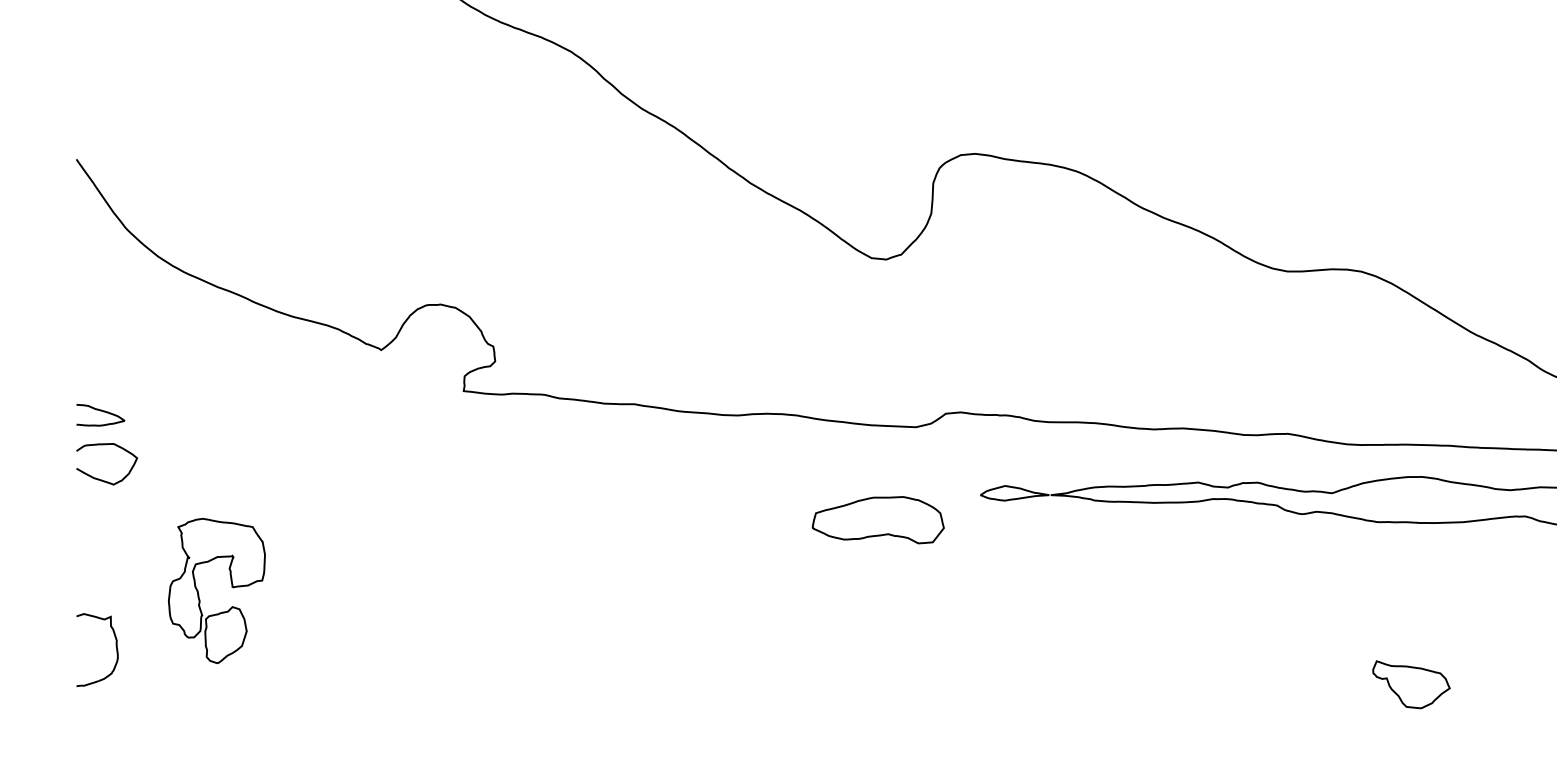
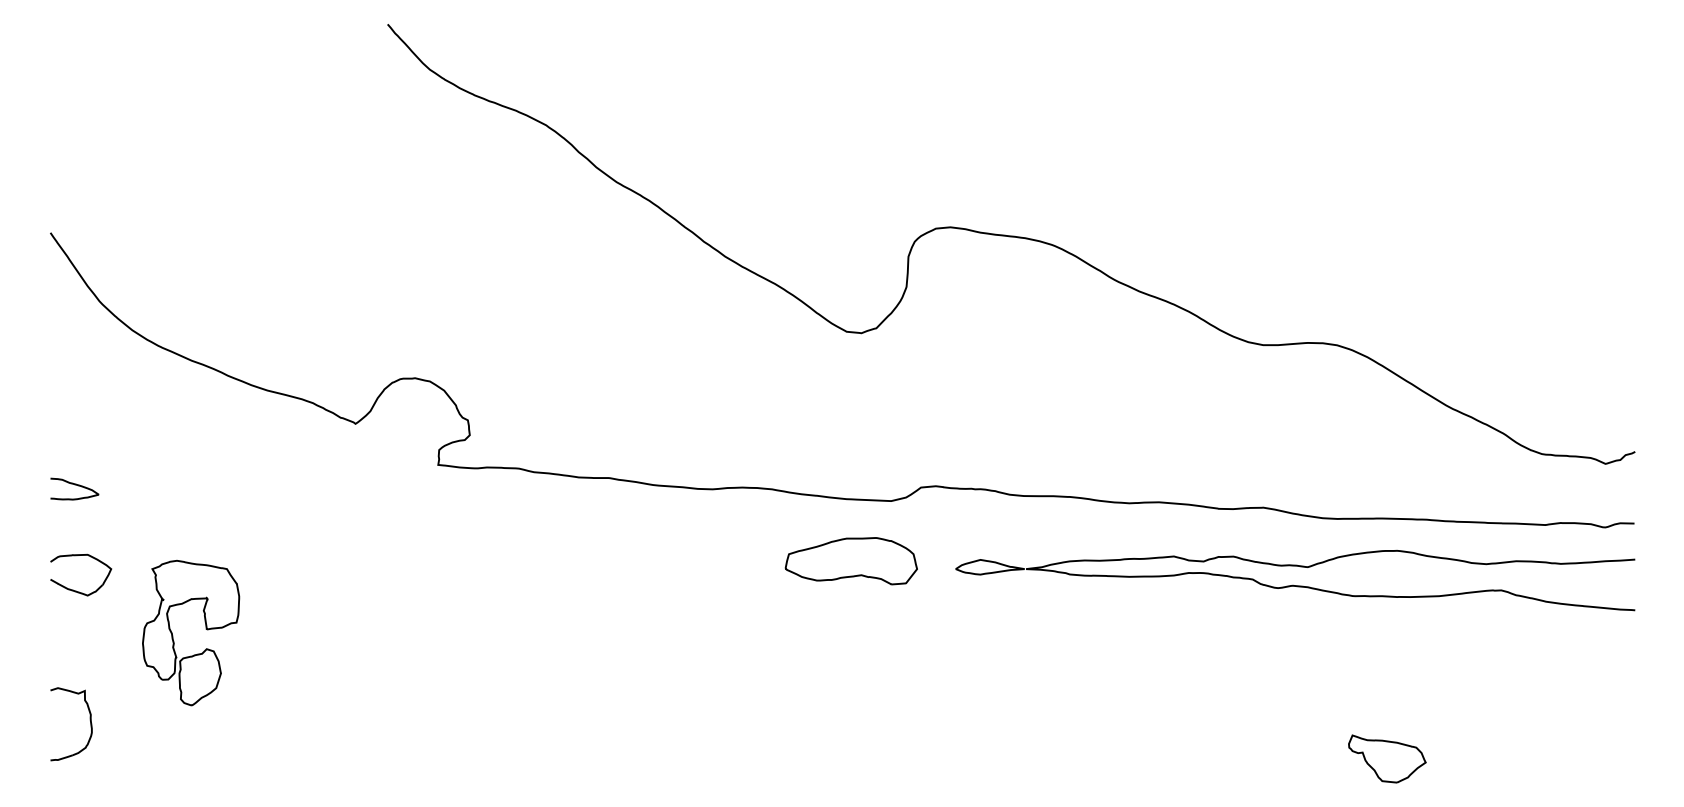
part: (102, 479) -> (76, 590), moved
part: (877, 520) -> (850, 561), moved
part: (231, 587) -> (205, 629), moved

